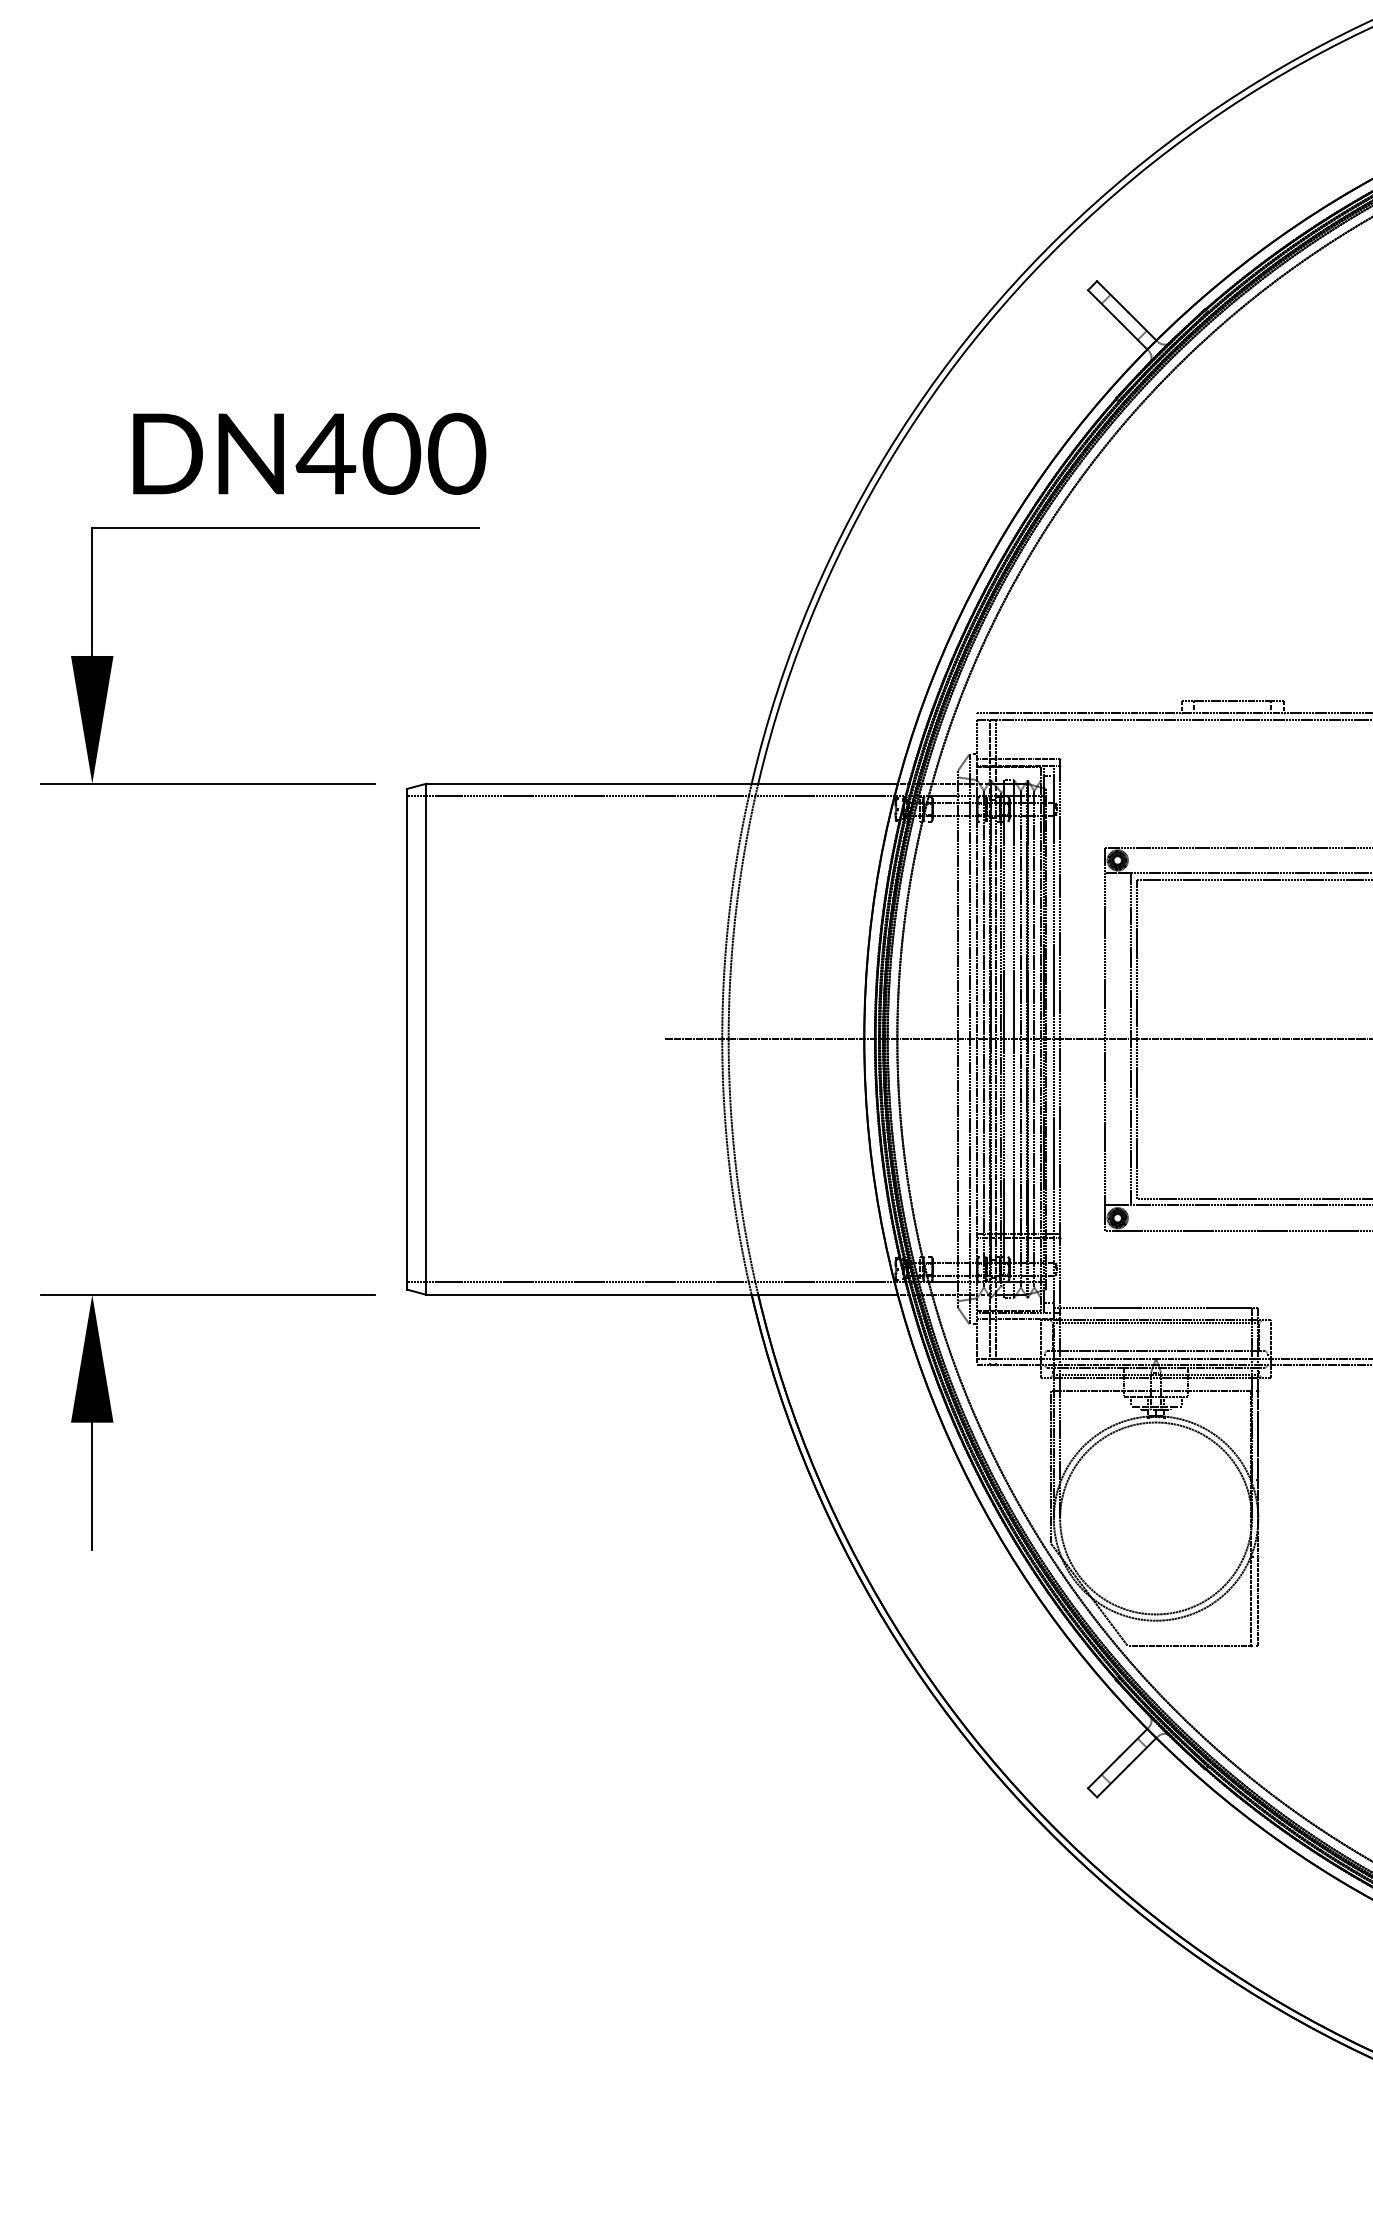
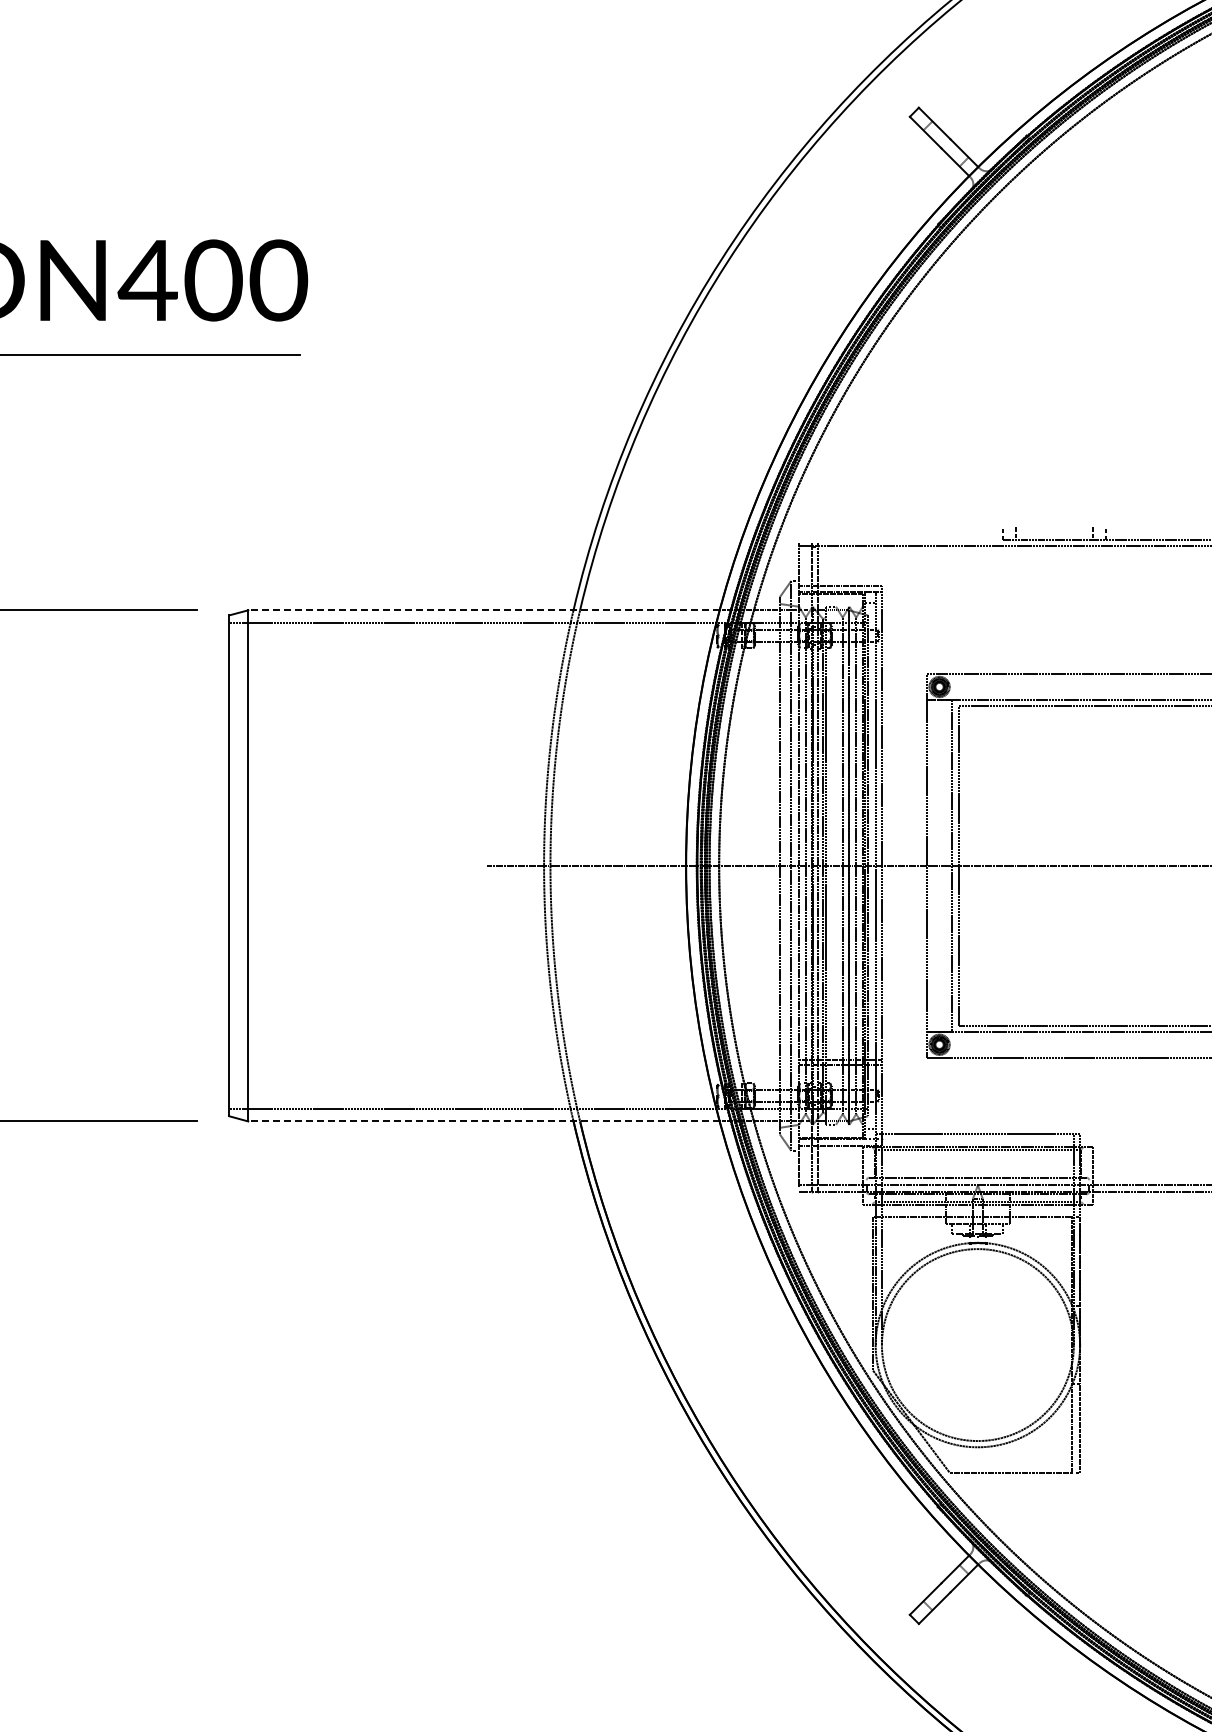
line: (1232, 700) -> (1054, 527), removed
line: (1079, 713) -> (901, 540), removed
line: (662, 783) -> (484, 610), solid -> dashed
line: (1014, 1039) -> (836, 866), removed
line: (662, 1294) -> (484, 1121), solid -> dashed

